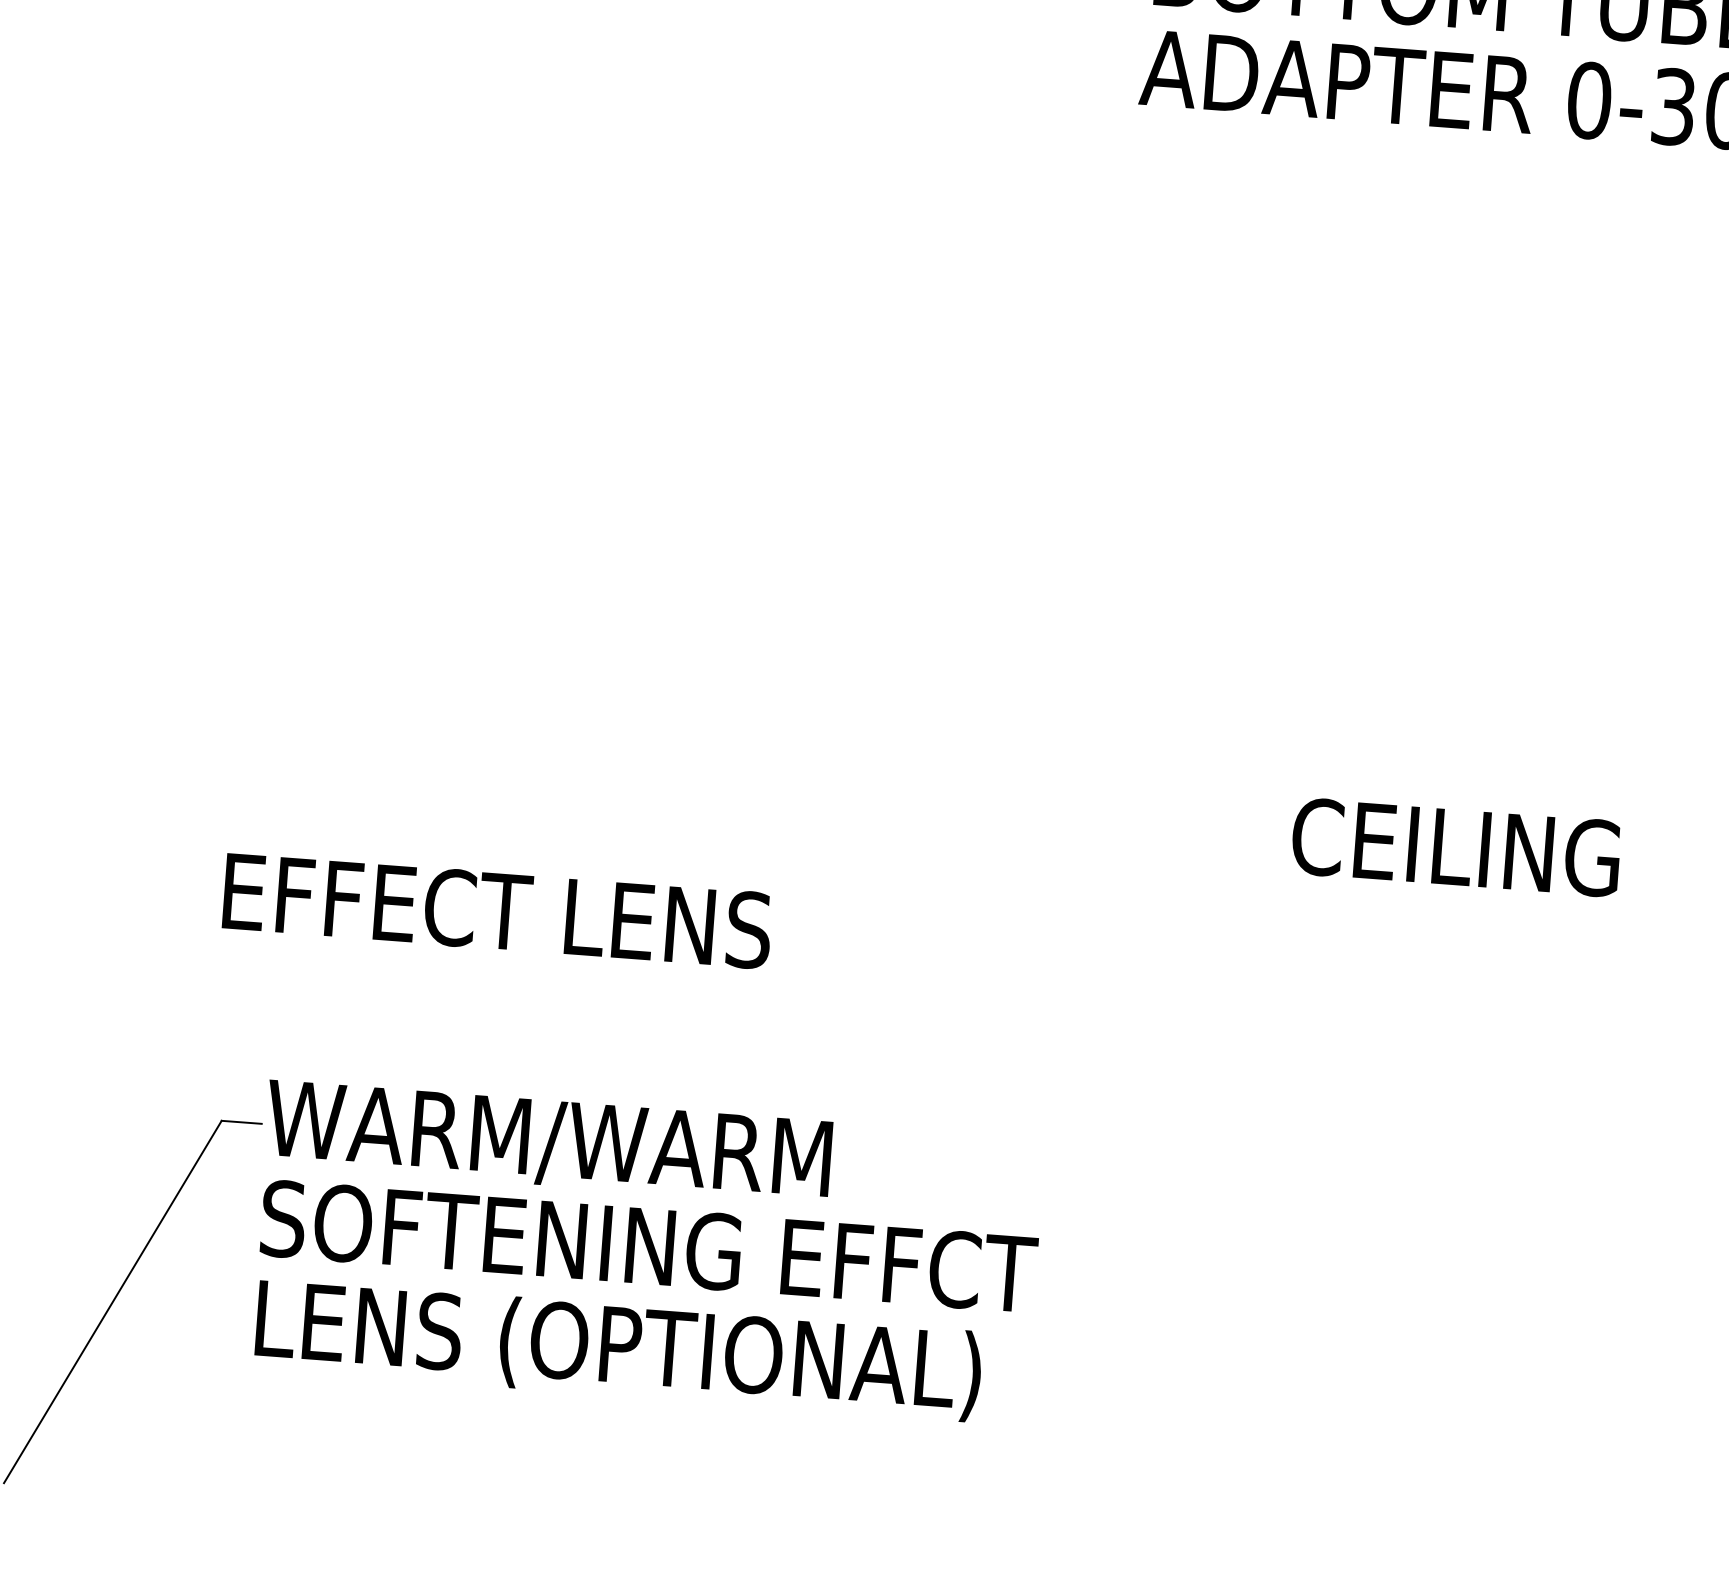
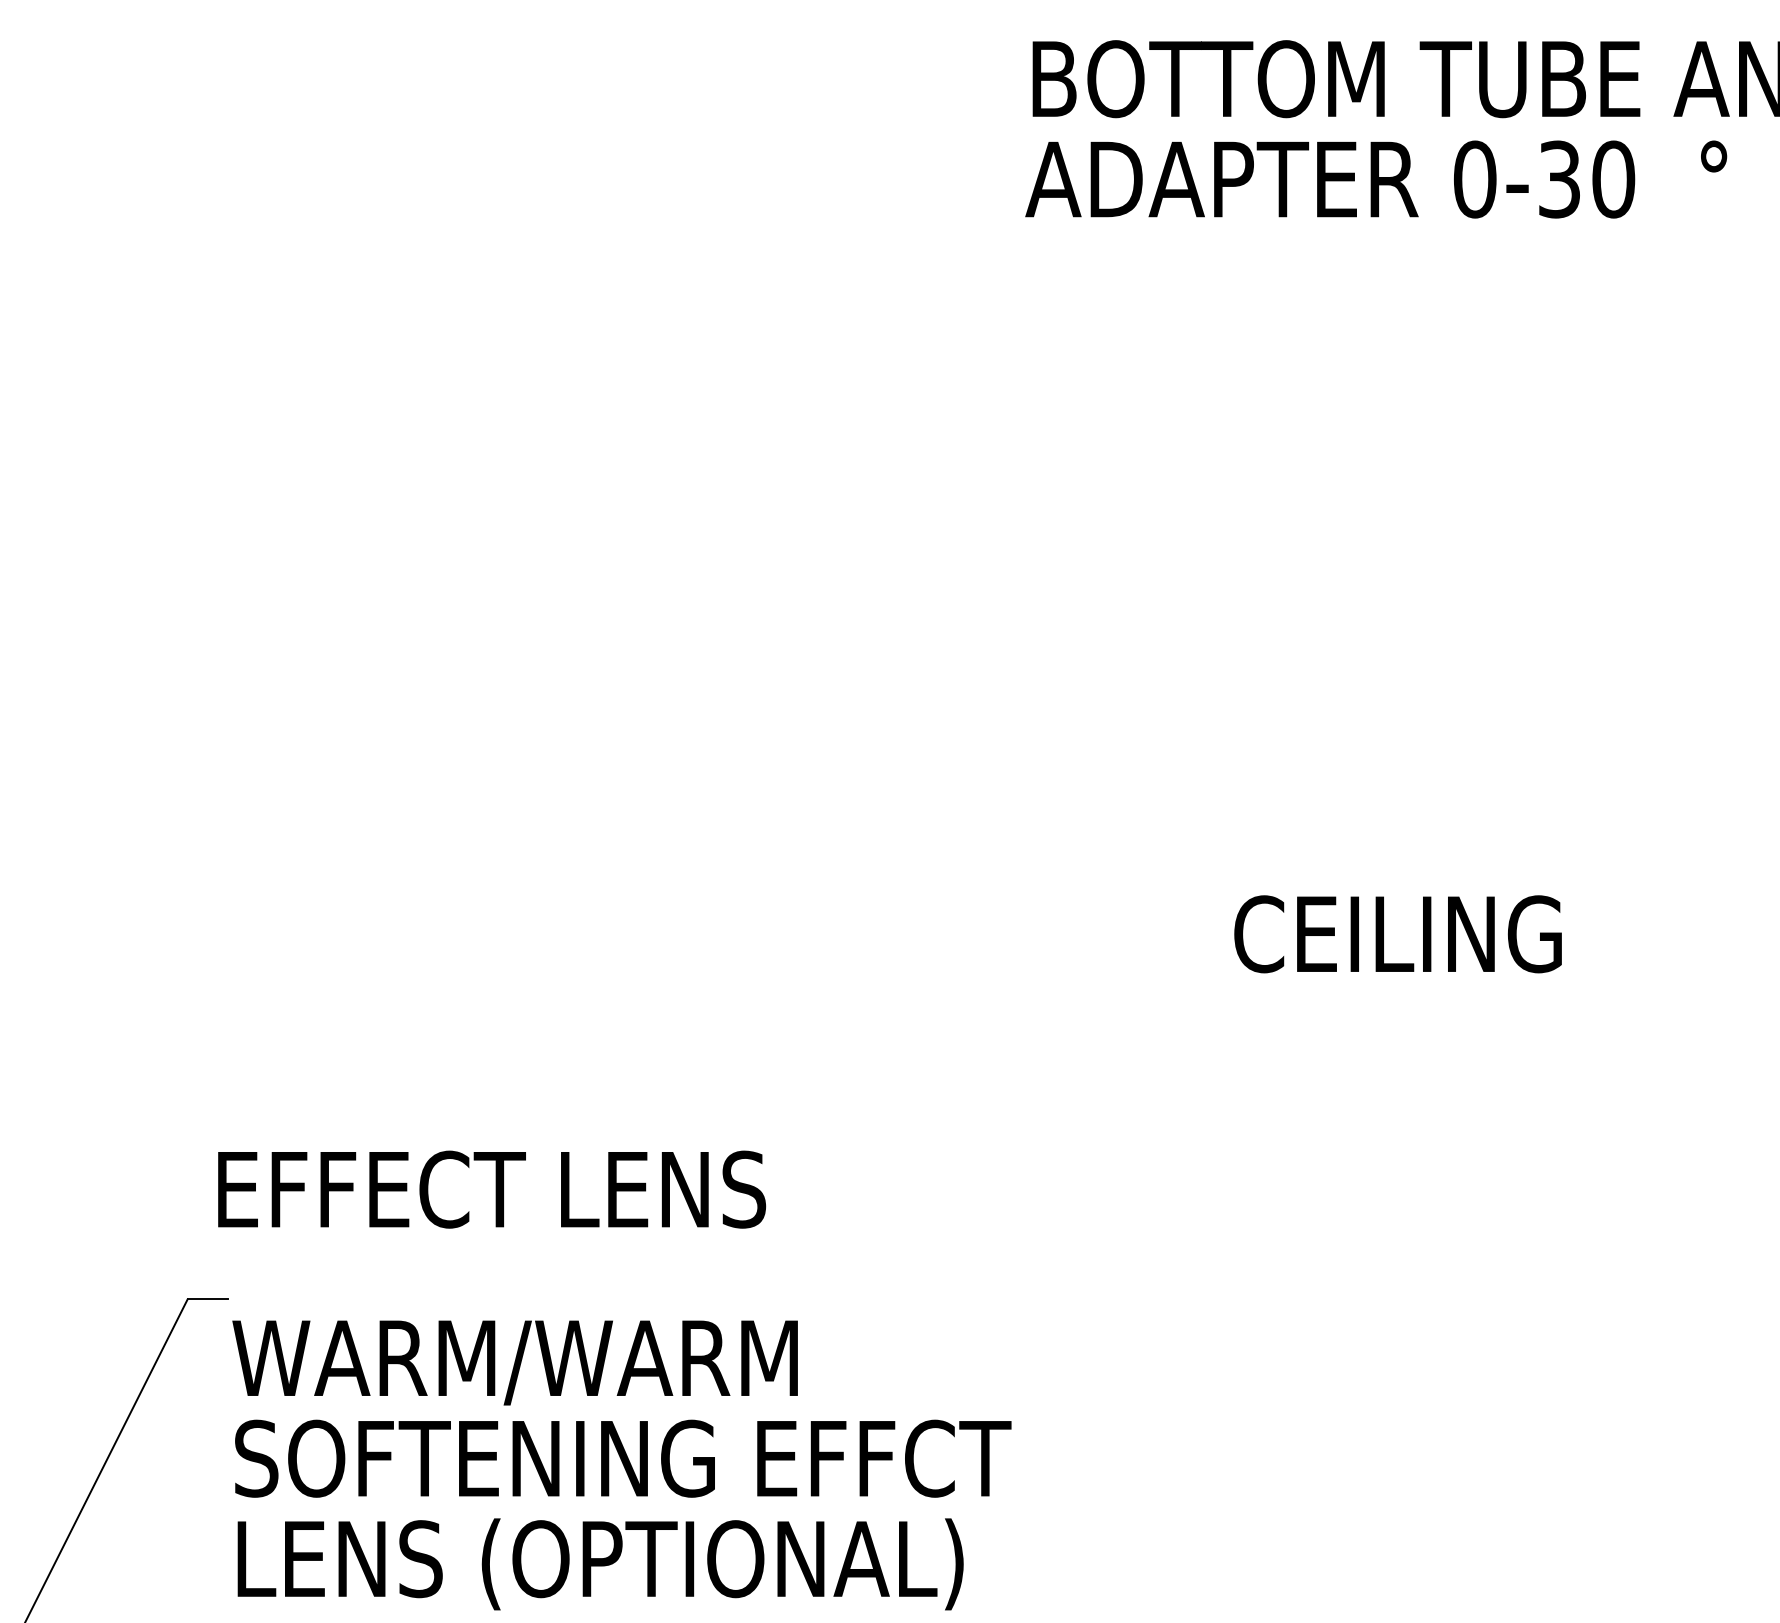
text: (498, 911) -> (492, 1189), moved
text: (646, 1253) -> (621, 1465), moved

